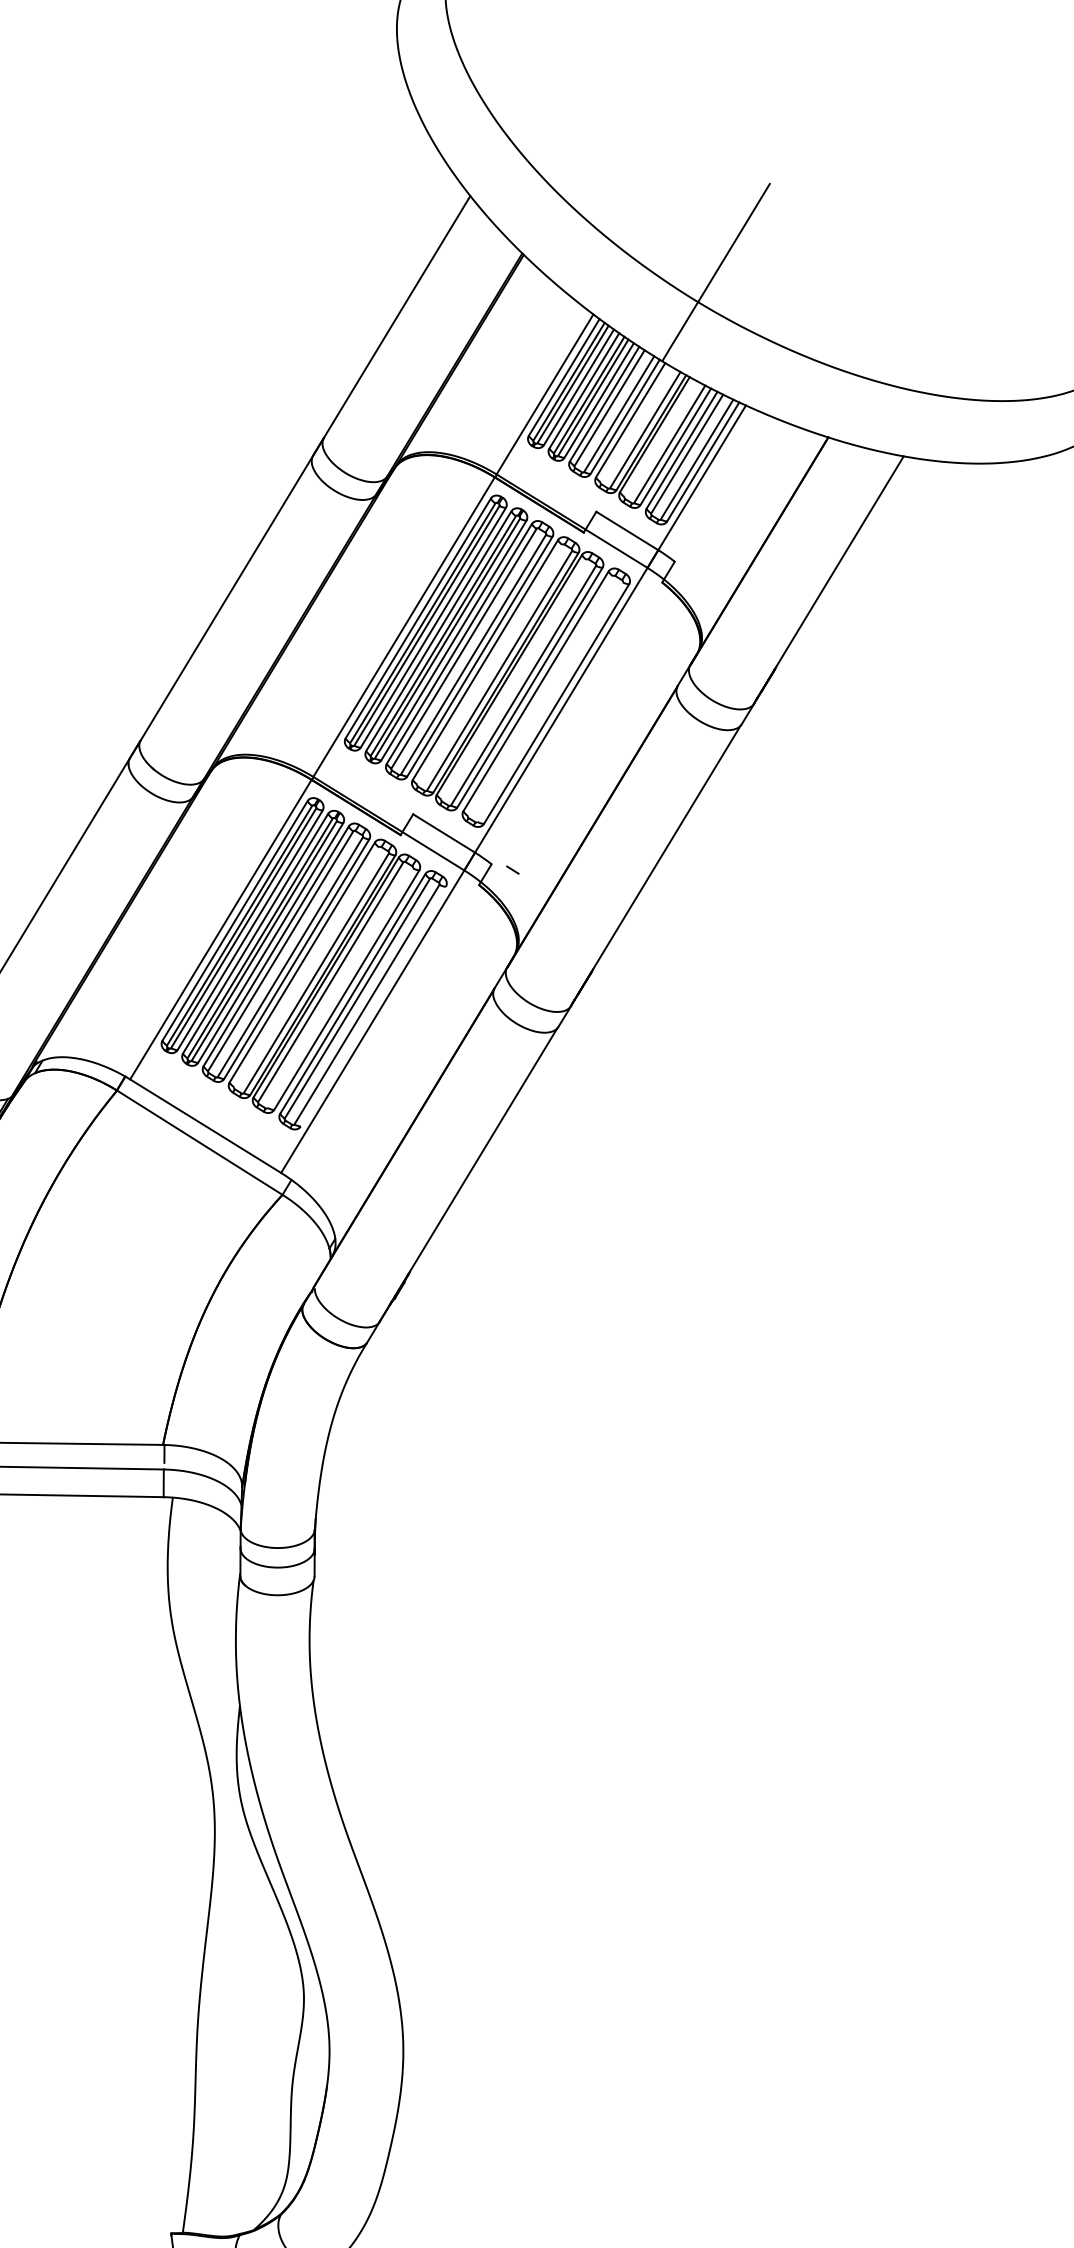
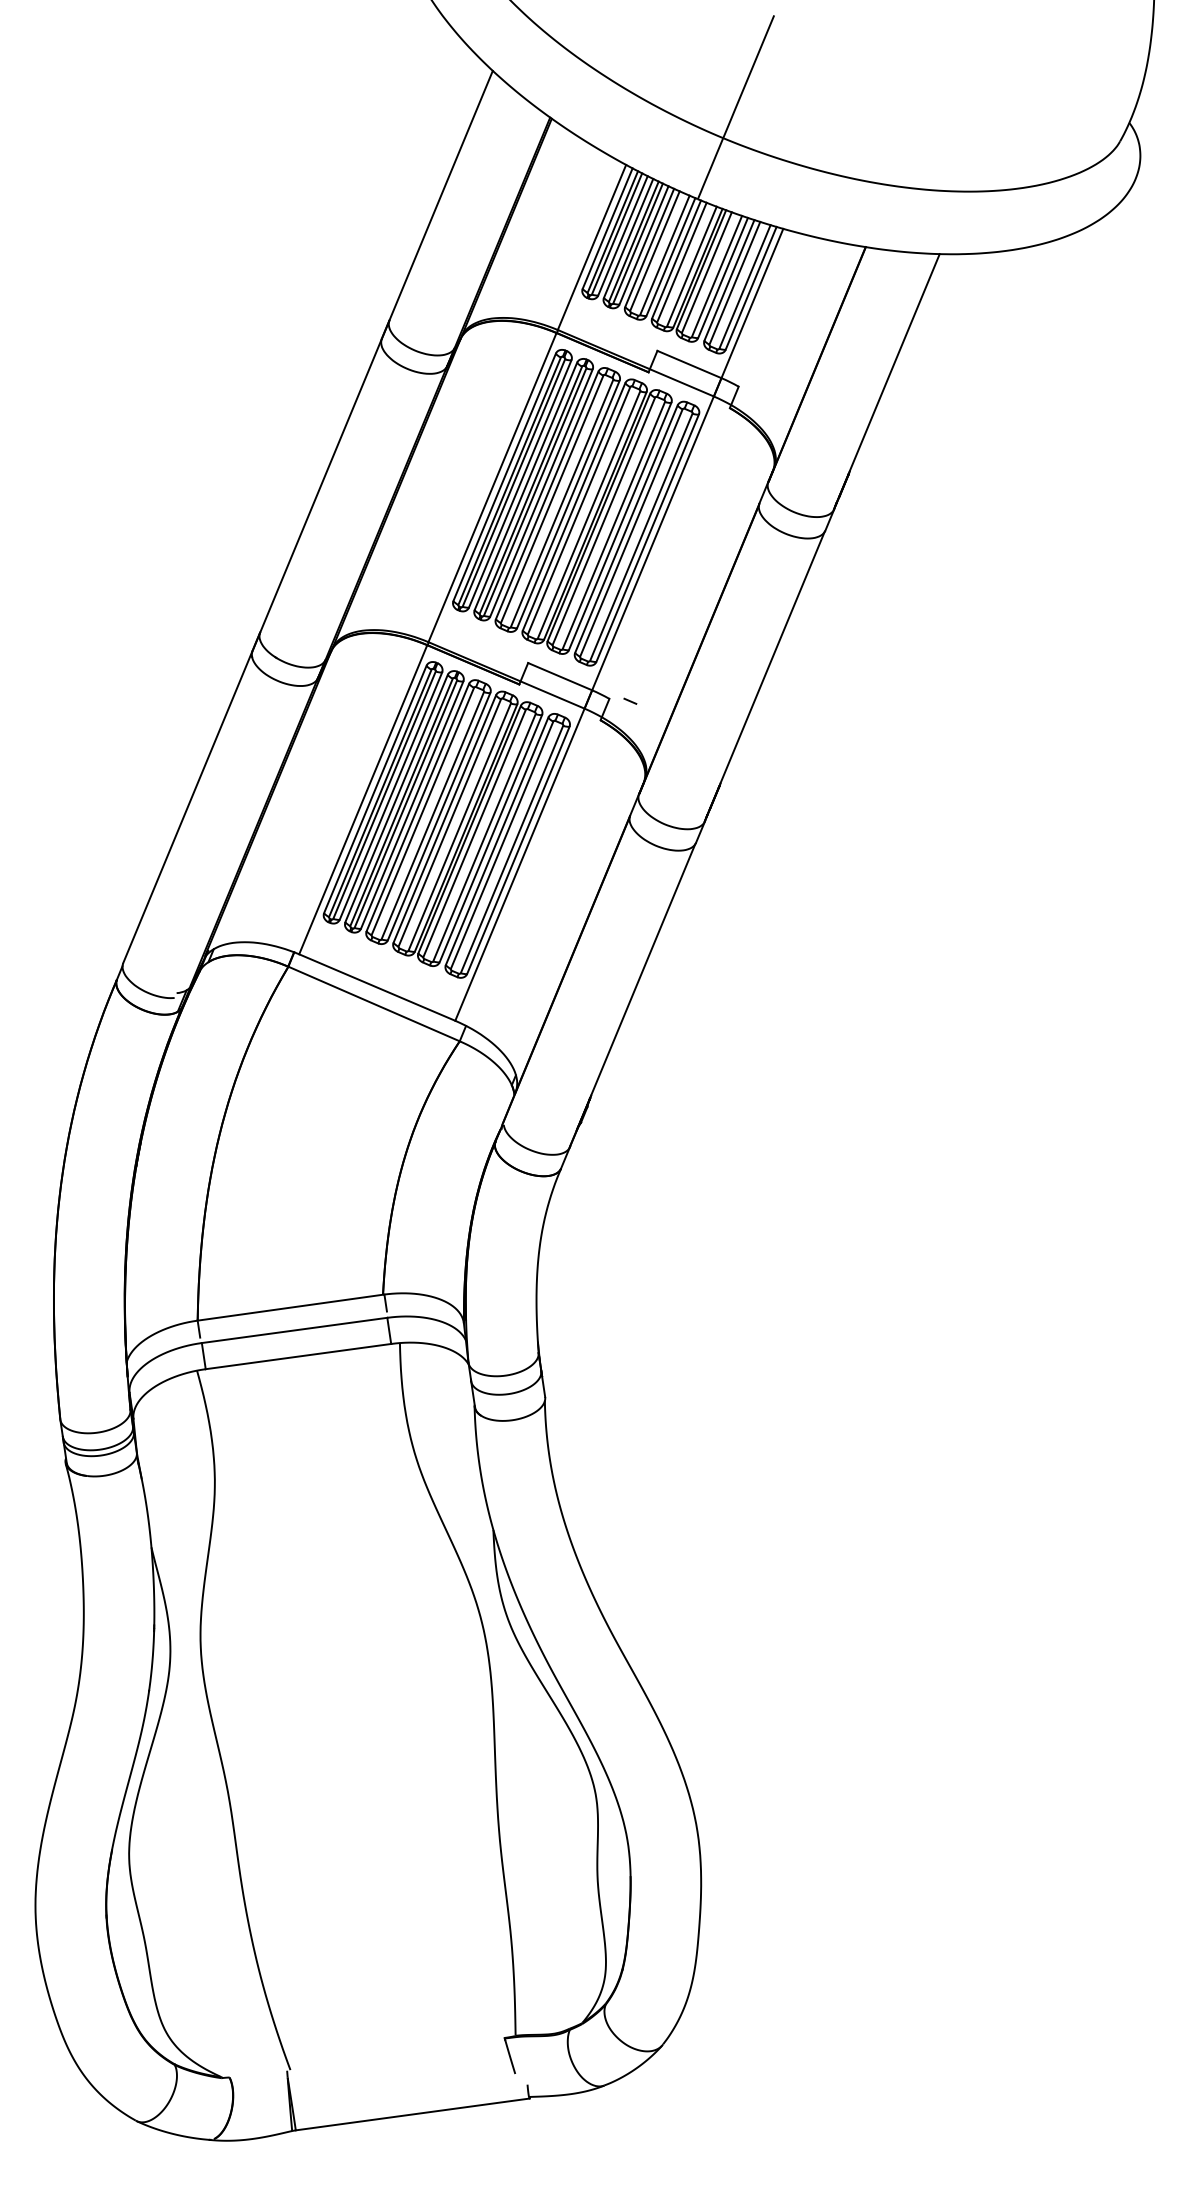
line: (635, 424) -> (681, 262), added
line: (659, 438) -> (706, 272), added
line: (489, 664) -> (578, 510), added
line: (513, 679) -> (603, 521), added
line: (540, 695) -> (631, 532), added
line: (550, 701) -> (641, 536), added
line: (306, 966) -> (449, 822), added
line: (340, 987) -> (484, 837), added
line: (373, 1006) -> (518, 850), added

